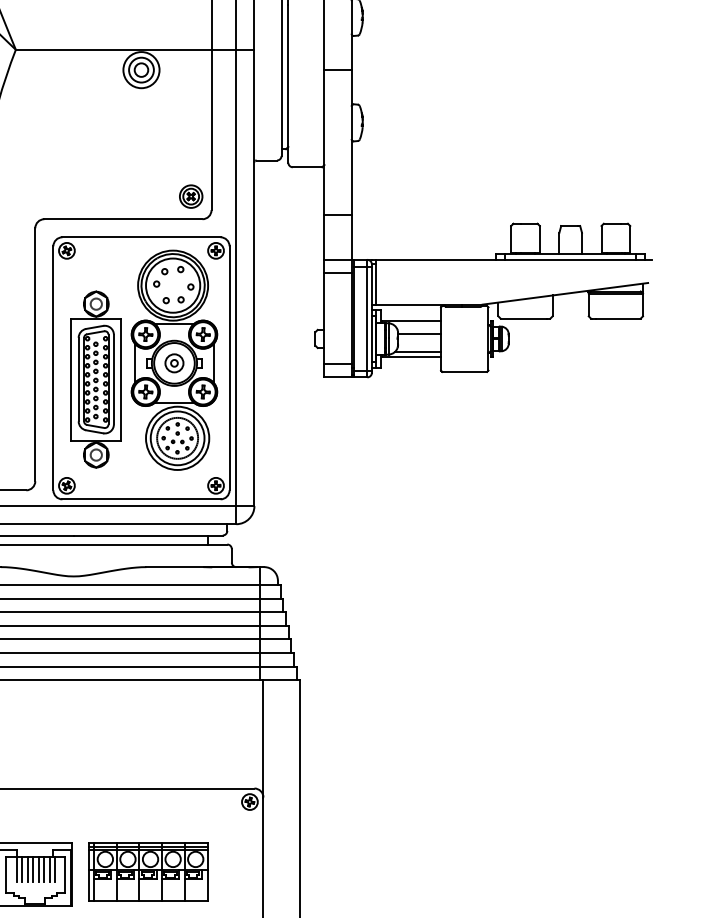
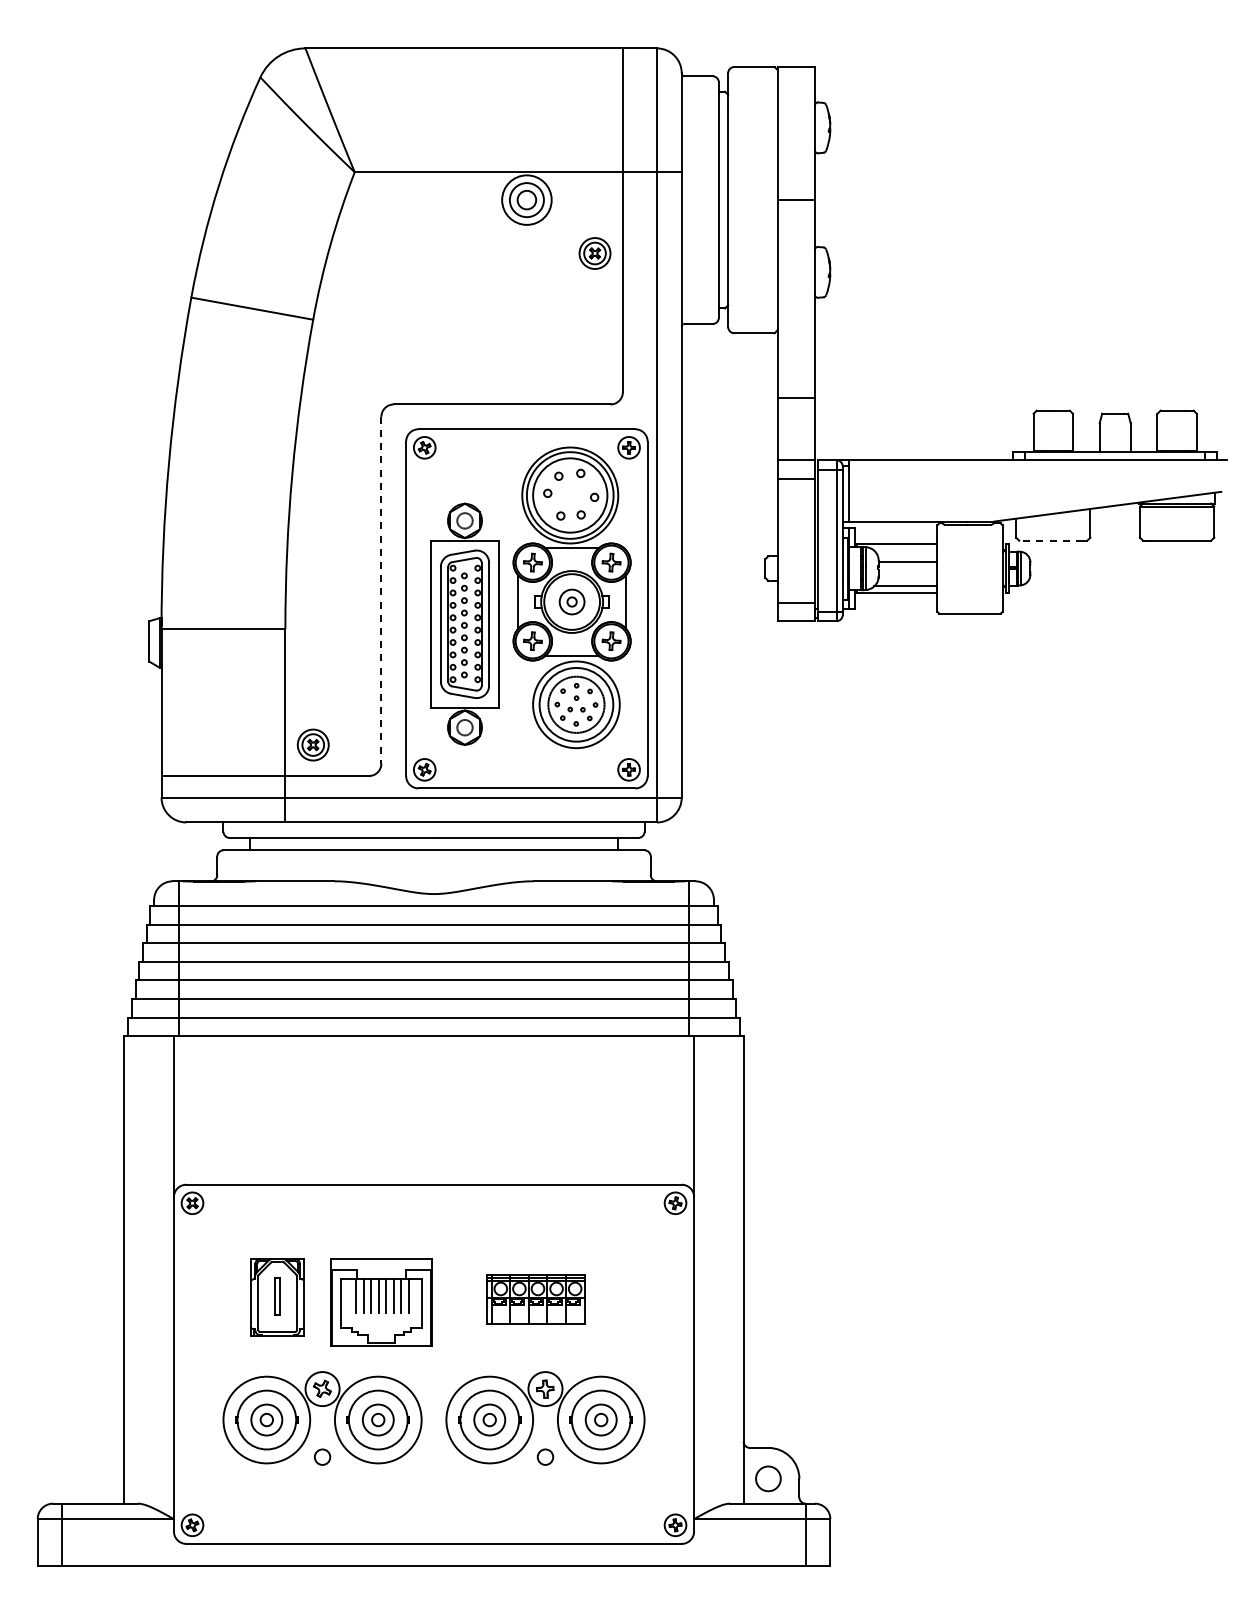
part: (190, 196) -> (594, 253), moved
line: (524, 318) -> (1051, 540), solid -> dashed
line: (35, 354) -> (381, 590), solid -> dashed
part: (147, 872) -> (535, 1299), size x0.6

